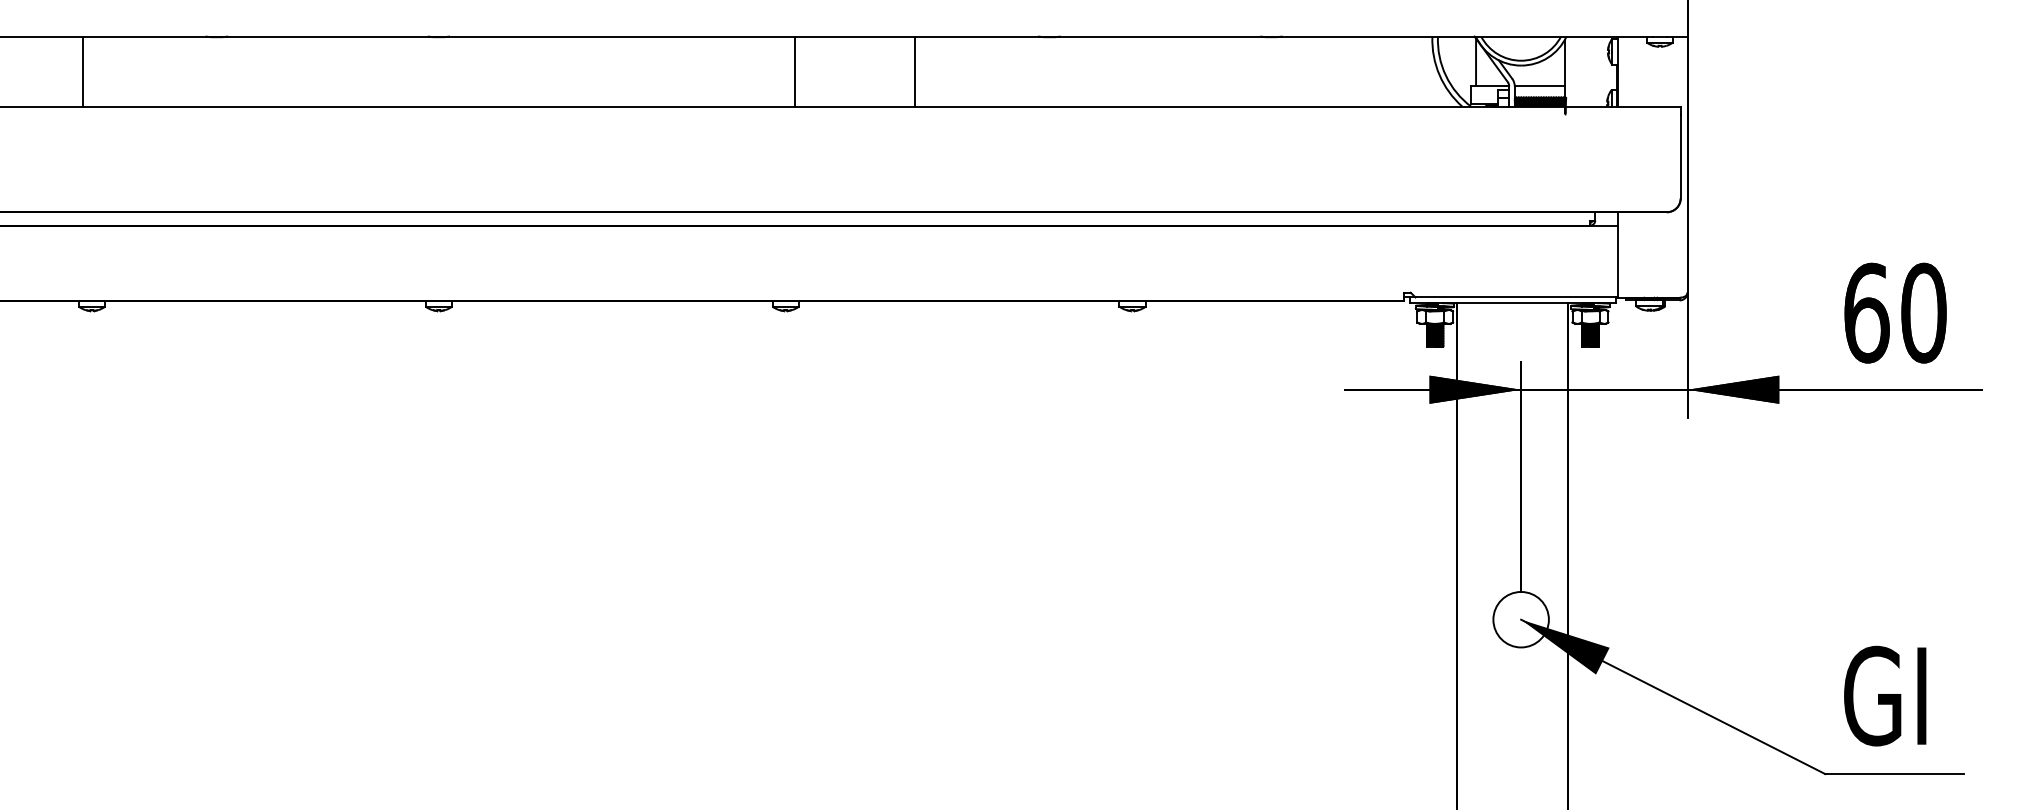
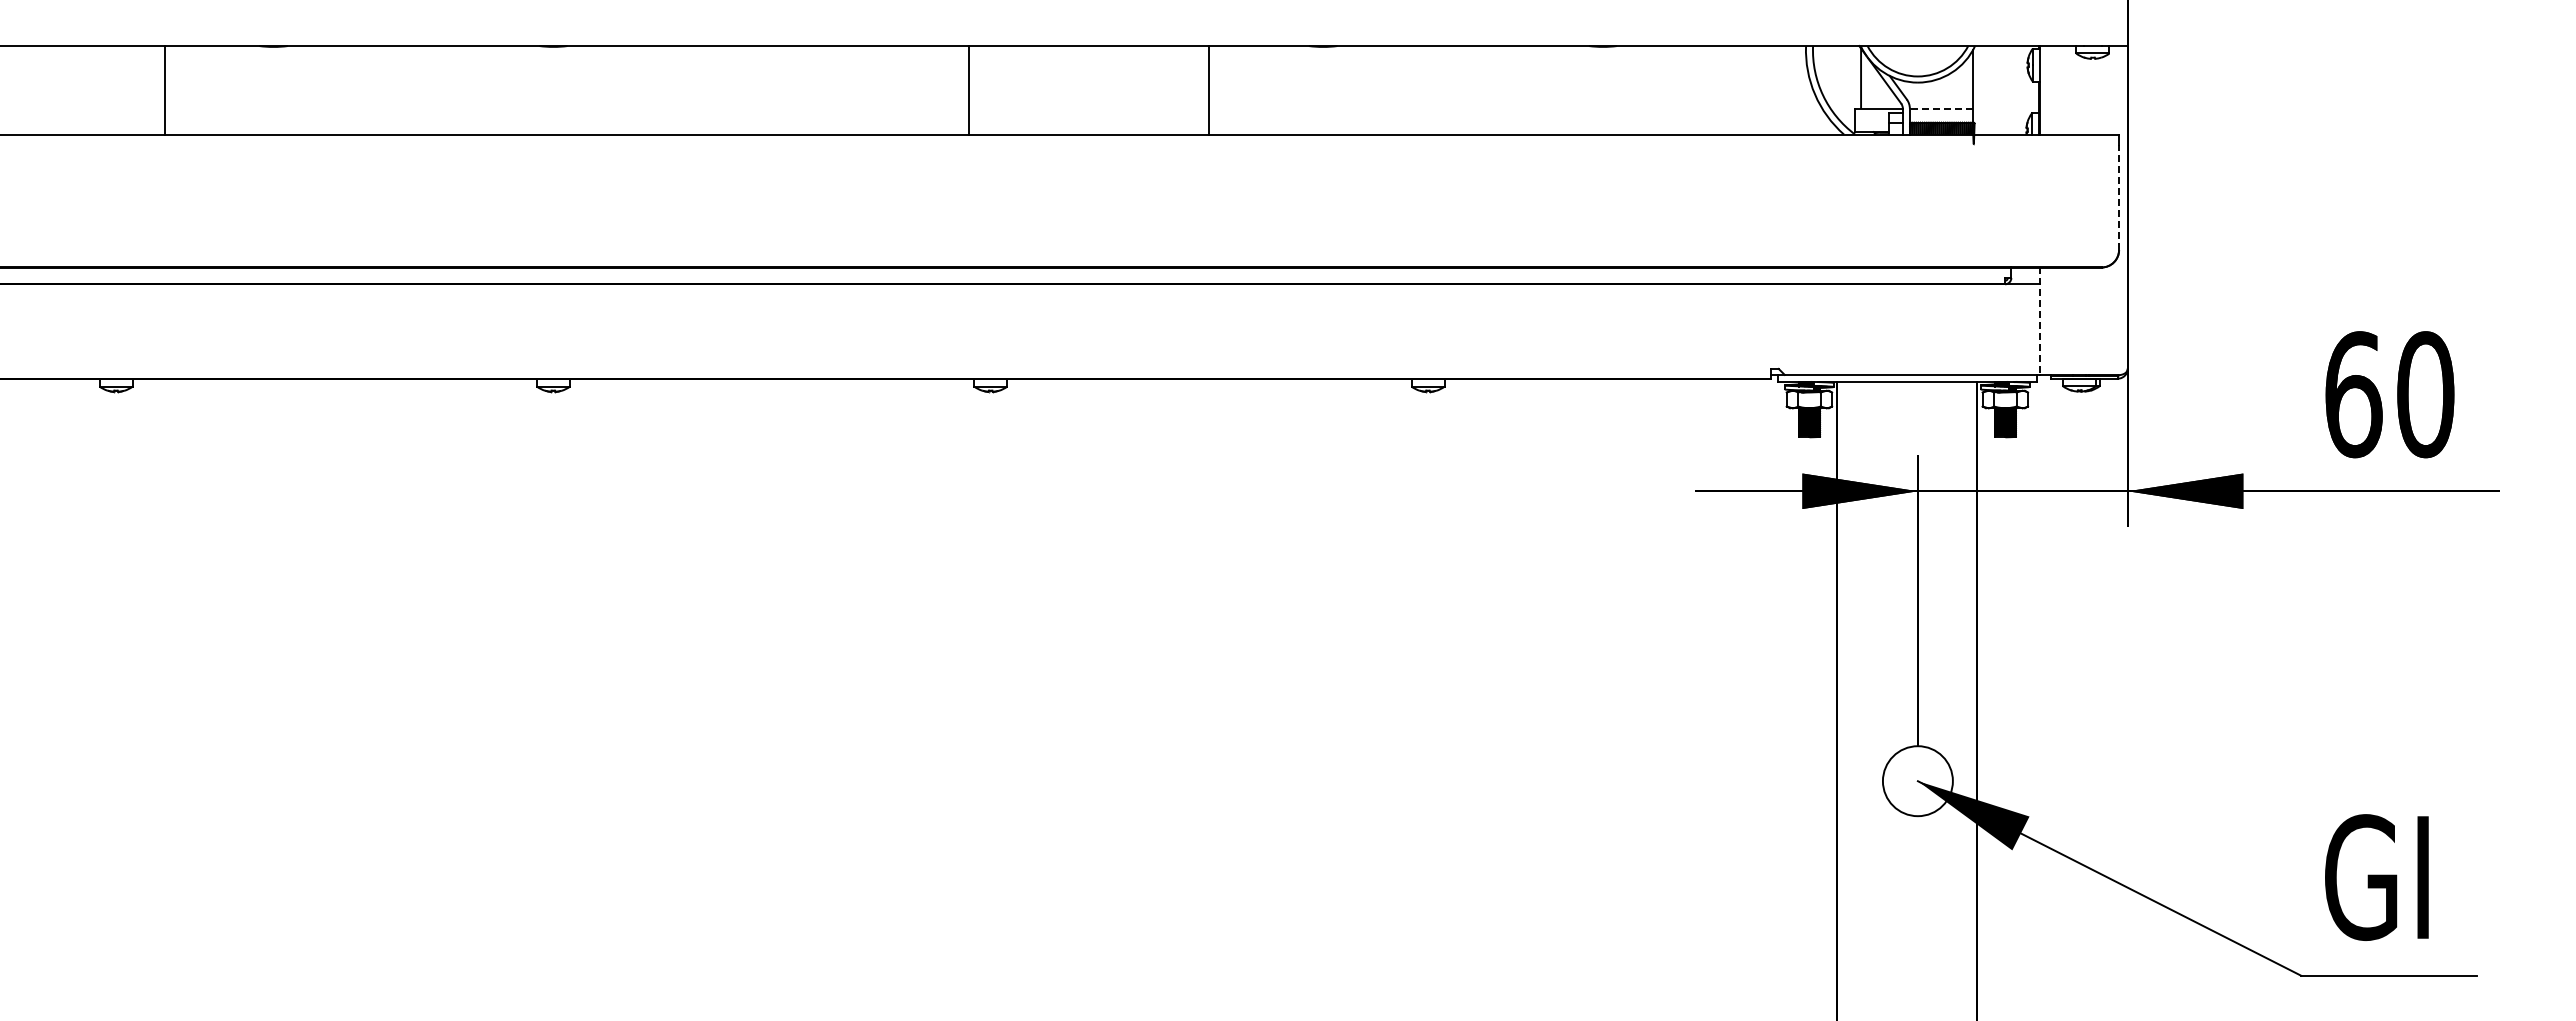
line: (82, 71) -> (164, 90), moved
line: (795, 71) -> (969, 90), moved
line: (915, 71) -> (1209, 90), moved
line: (1539, 86) -> (1940, 108), solid -> dashed
line: (1681, 156) -> (2119, 197), solid -> dashed
line: (1618, 255) -> (2040, 321), solid -> dashed

